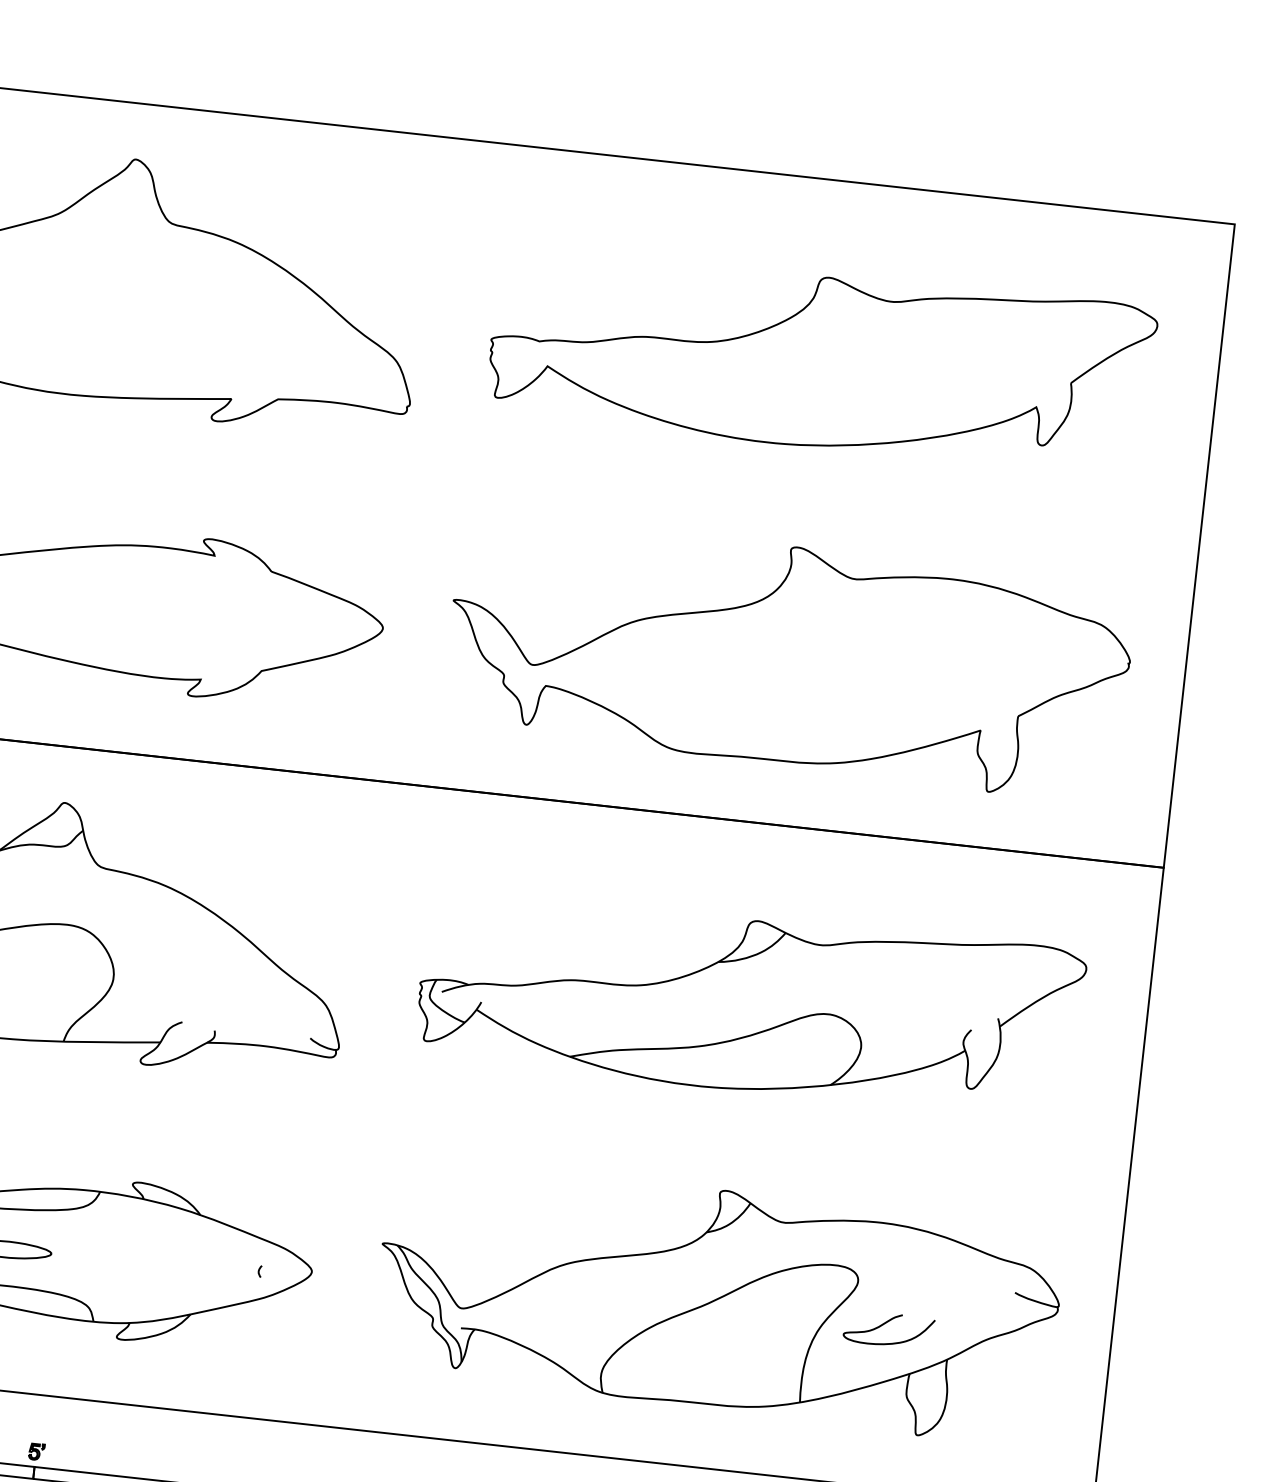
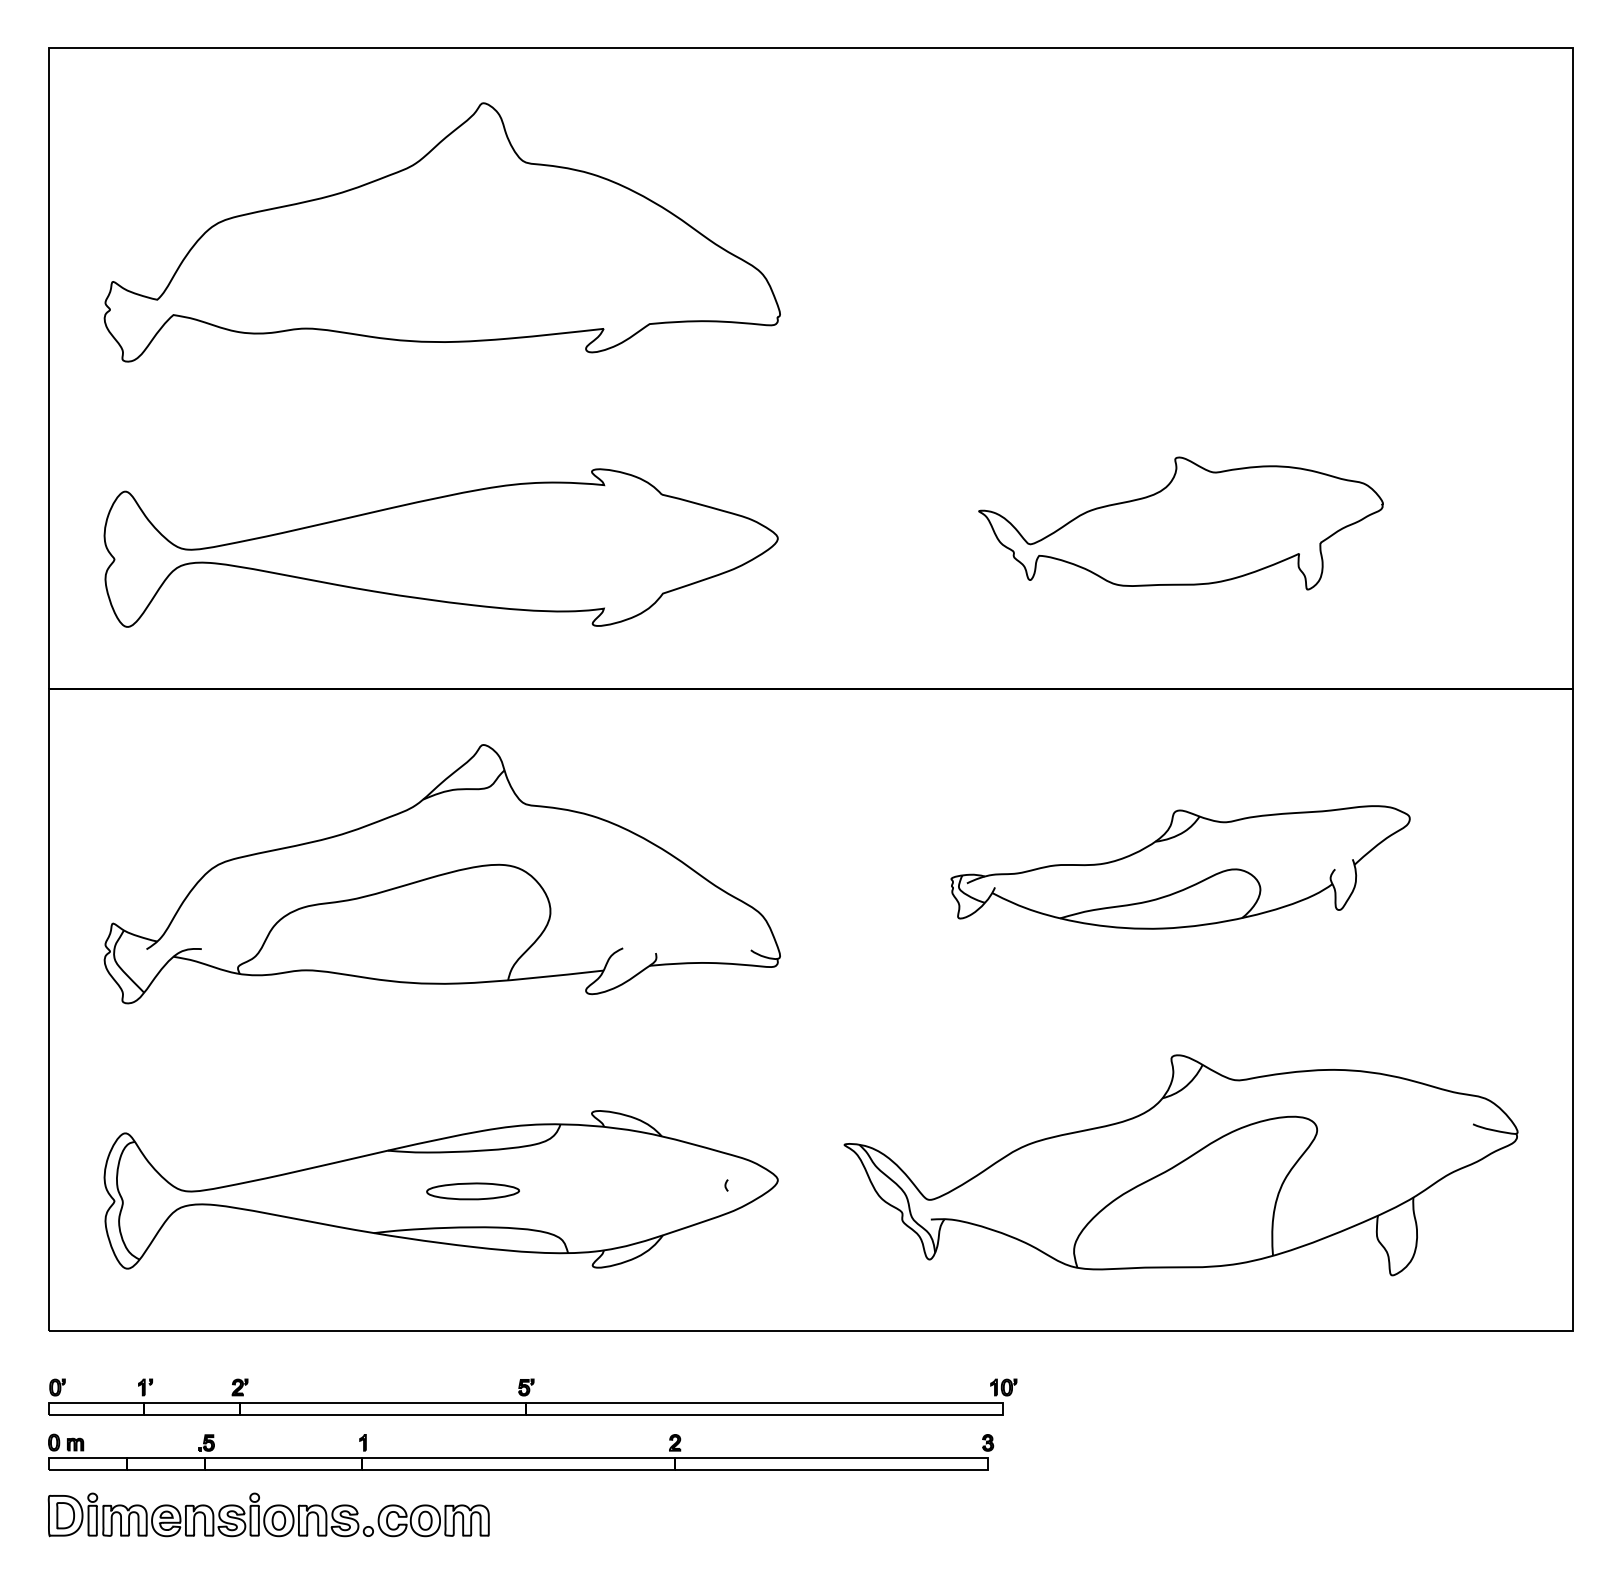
part: (821, 359) -> (1180, 225), removed
part: (788, 658) -> (1180, 523), size x0.6
part: (750, 1002) -> (1180, 867), size x0.7
curve: (885, 1324) -> (1348, 1169), removed

